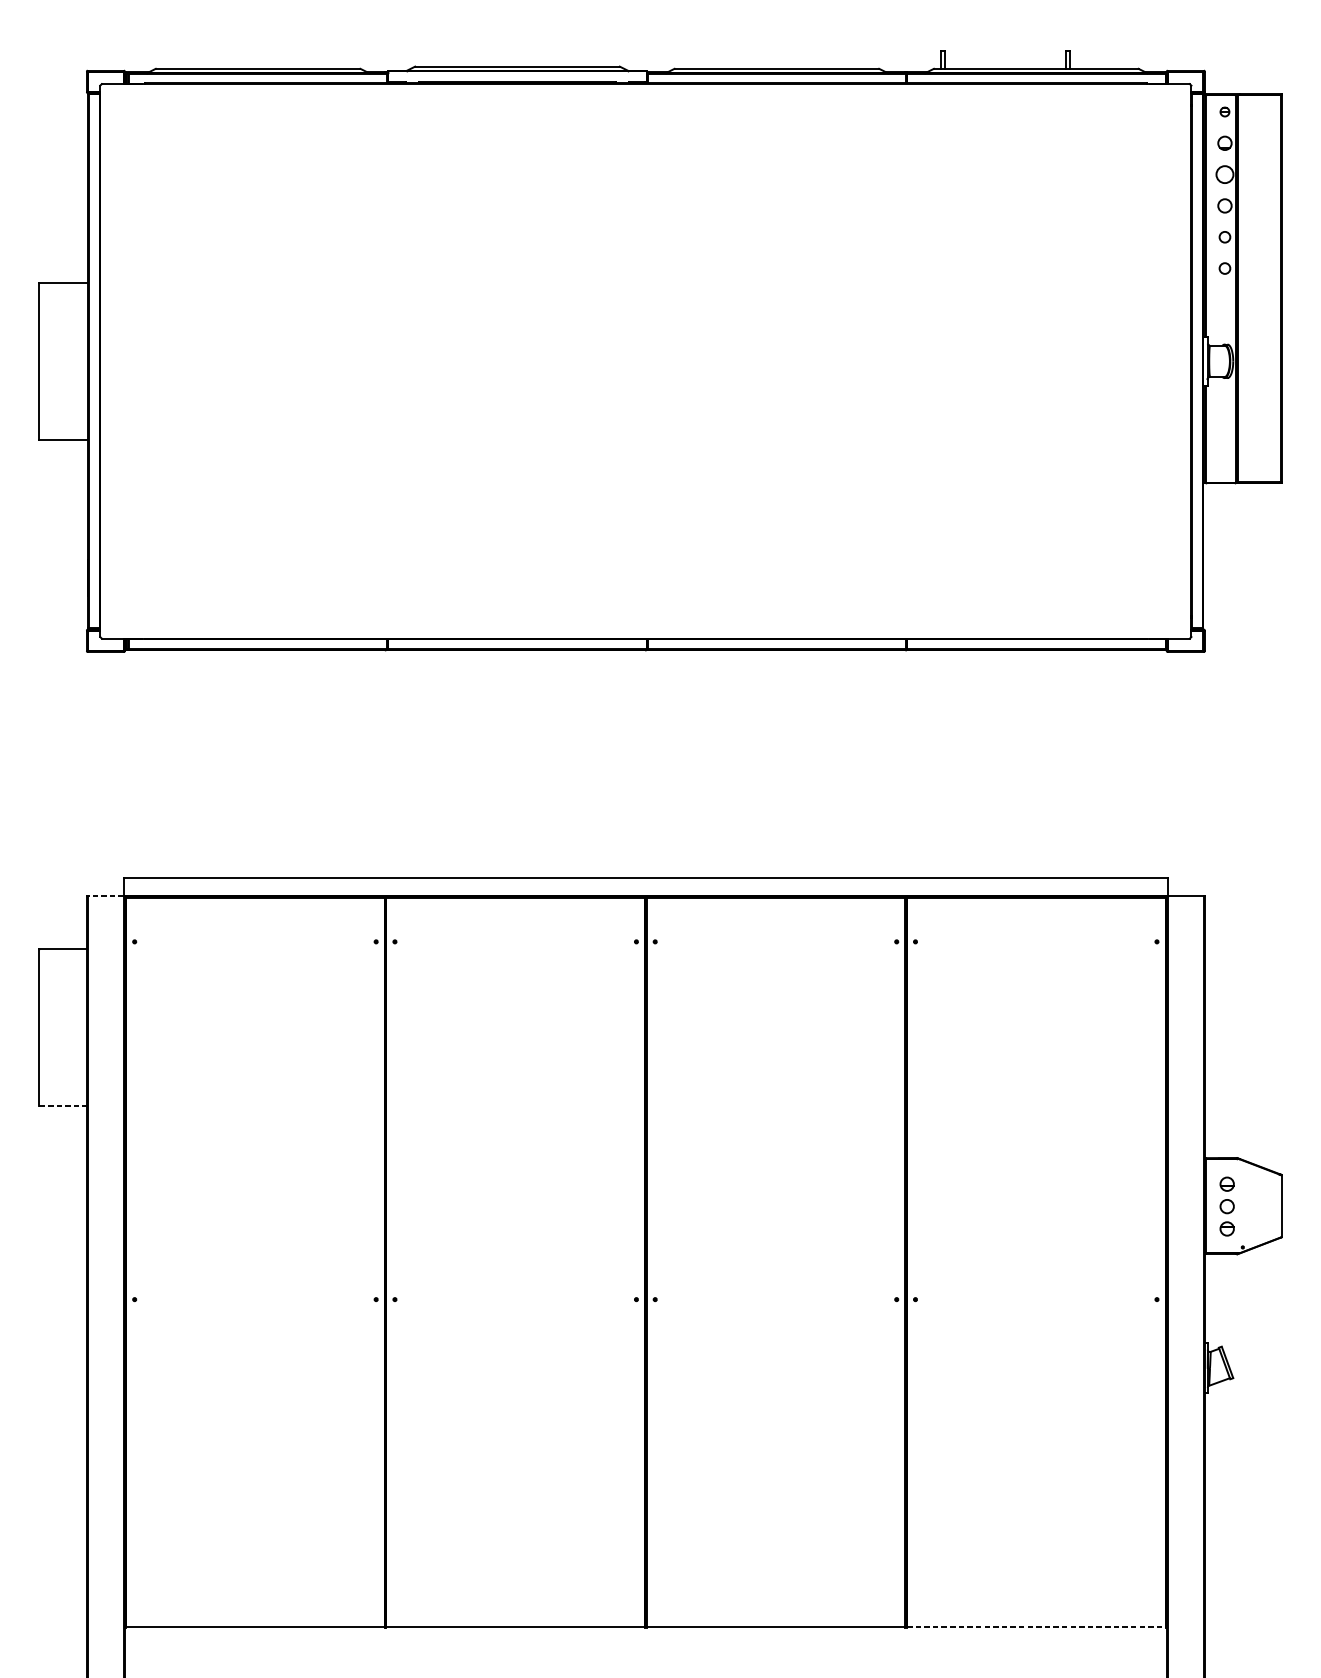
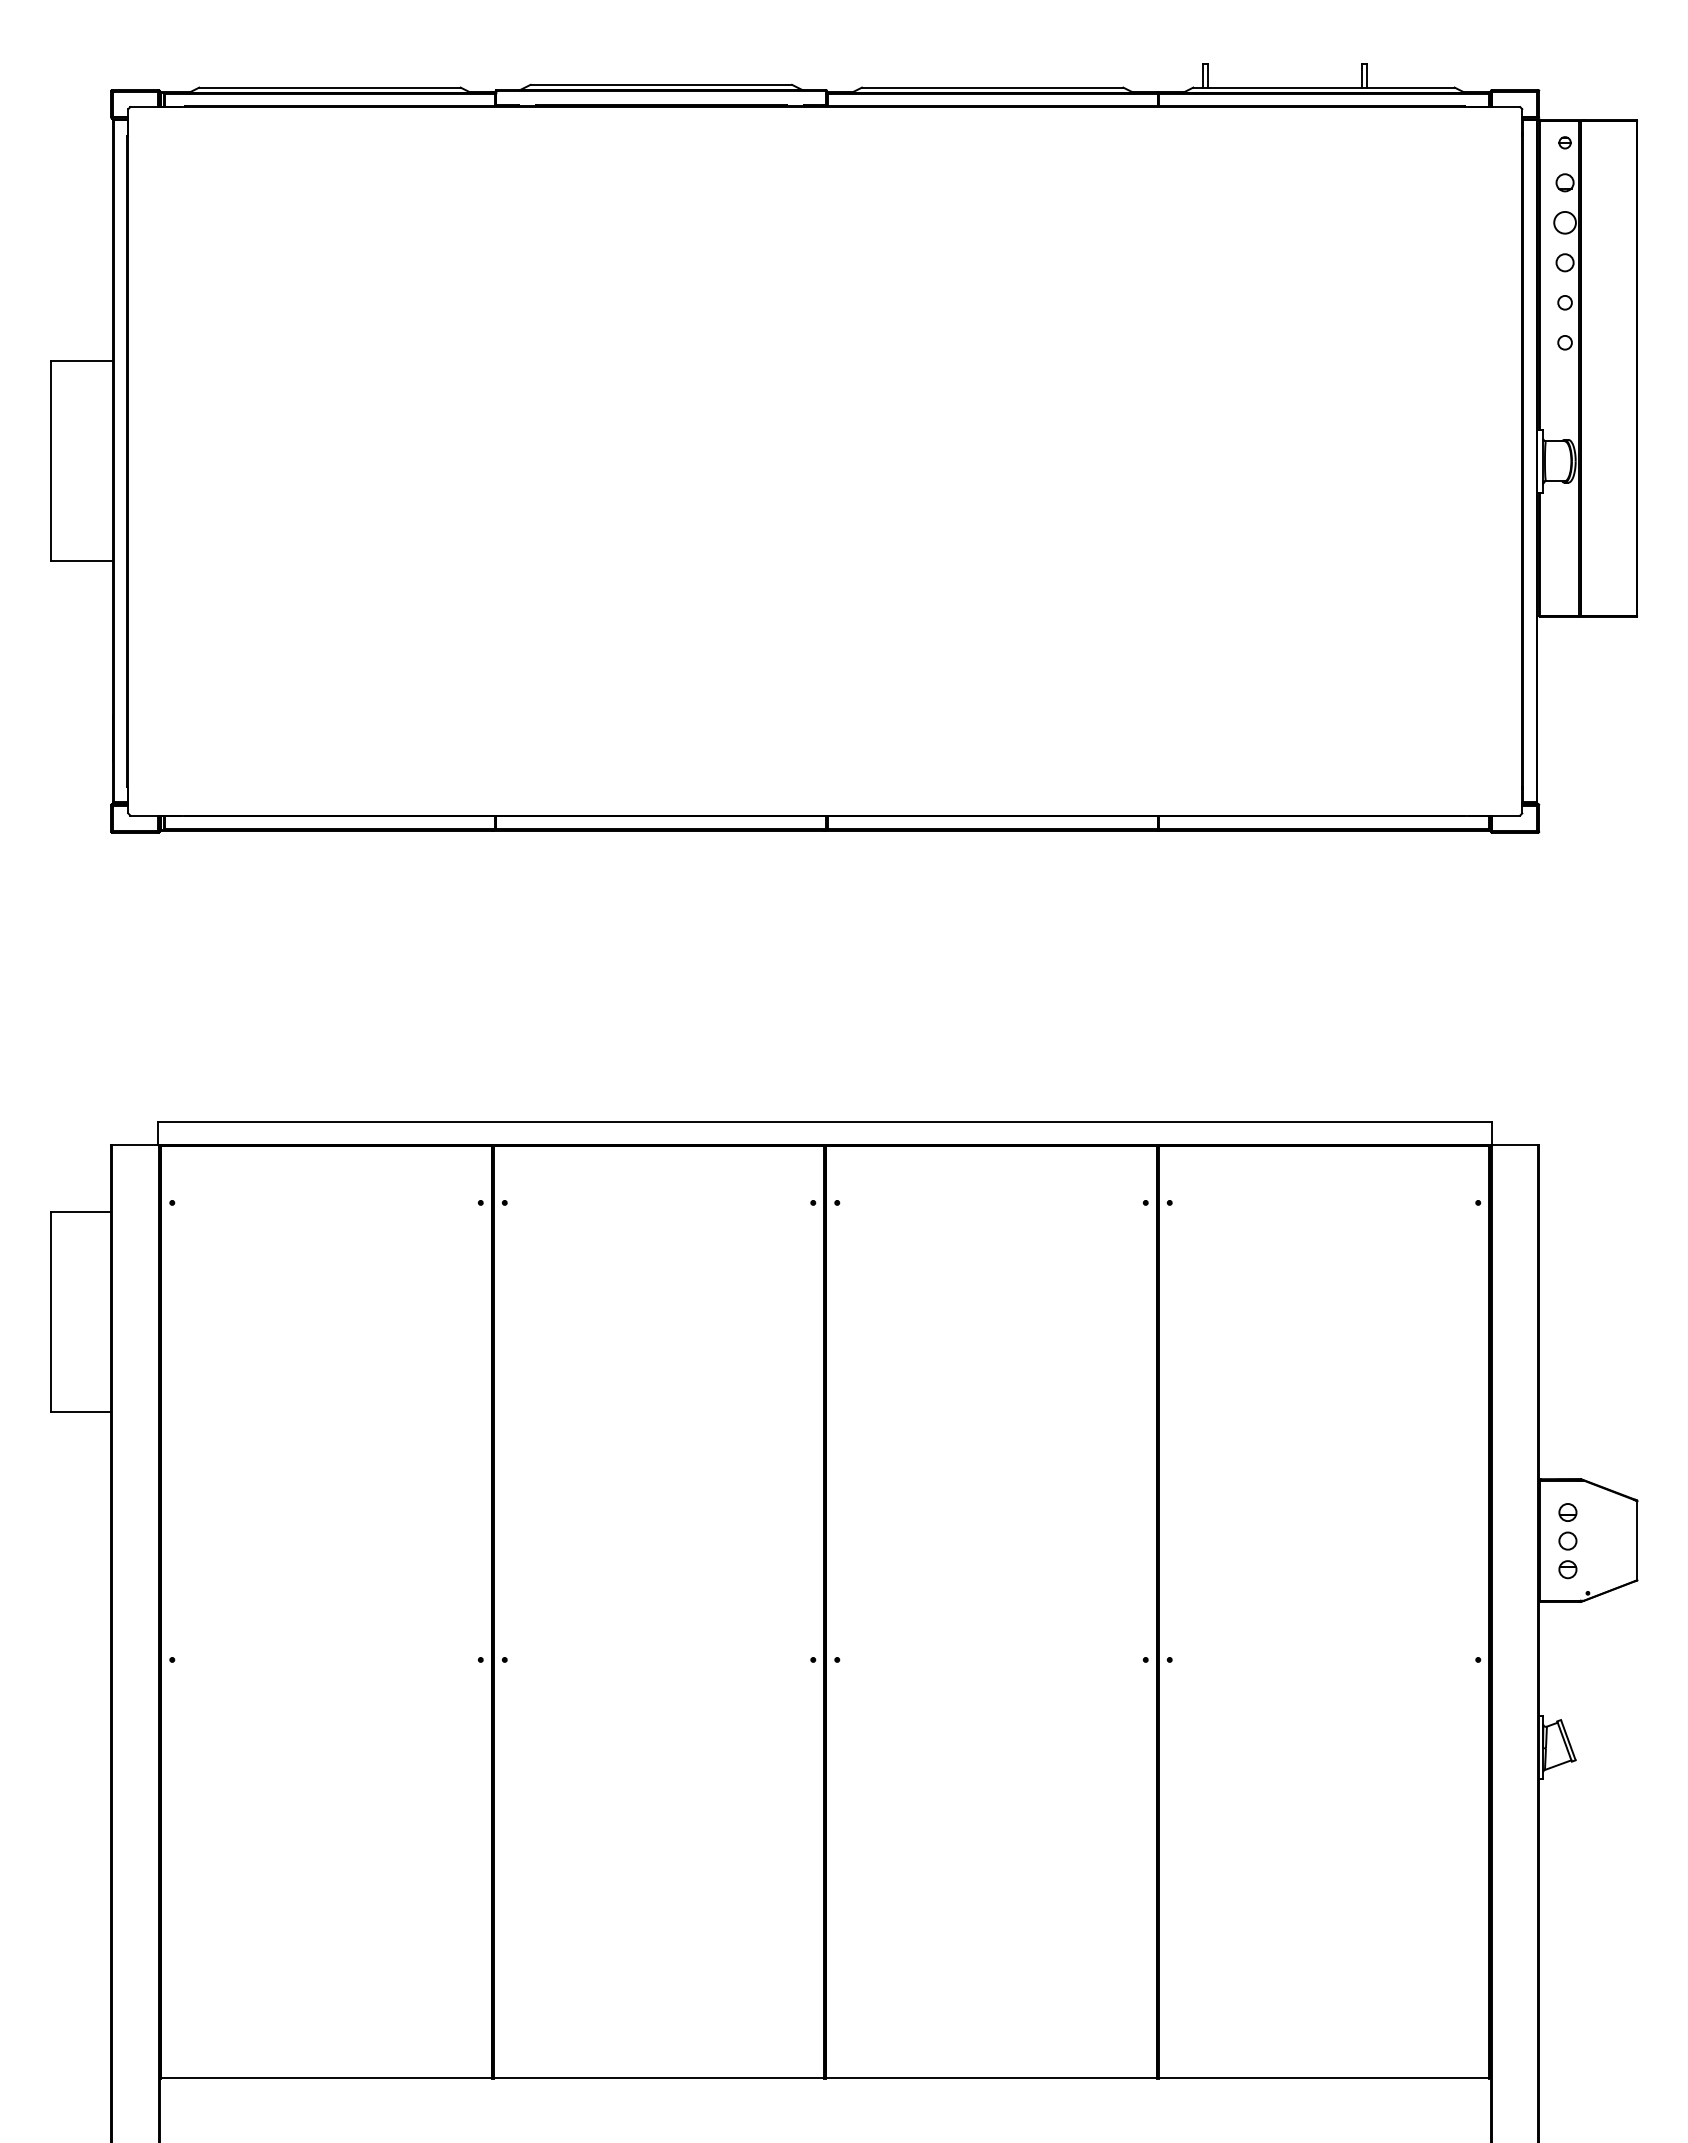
line: (105, 896) -> (134, 1144), dashed -> solid
line: (63, 1105) -> (81, 1412), dashed -> solid
line: (1036, 1627) -> (1324, 2078), dashed -> solid

